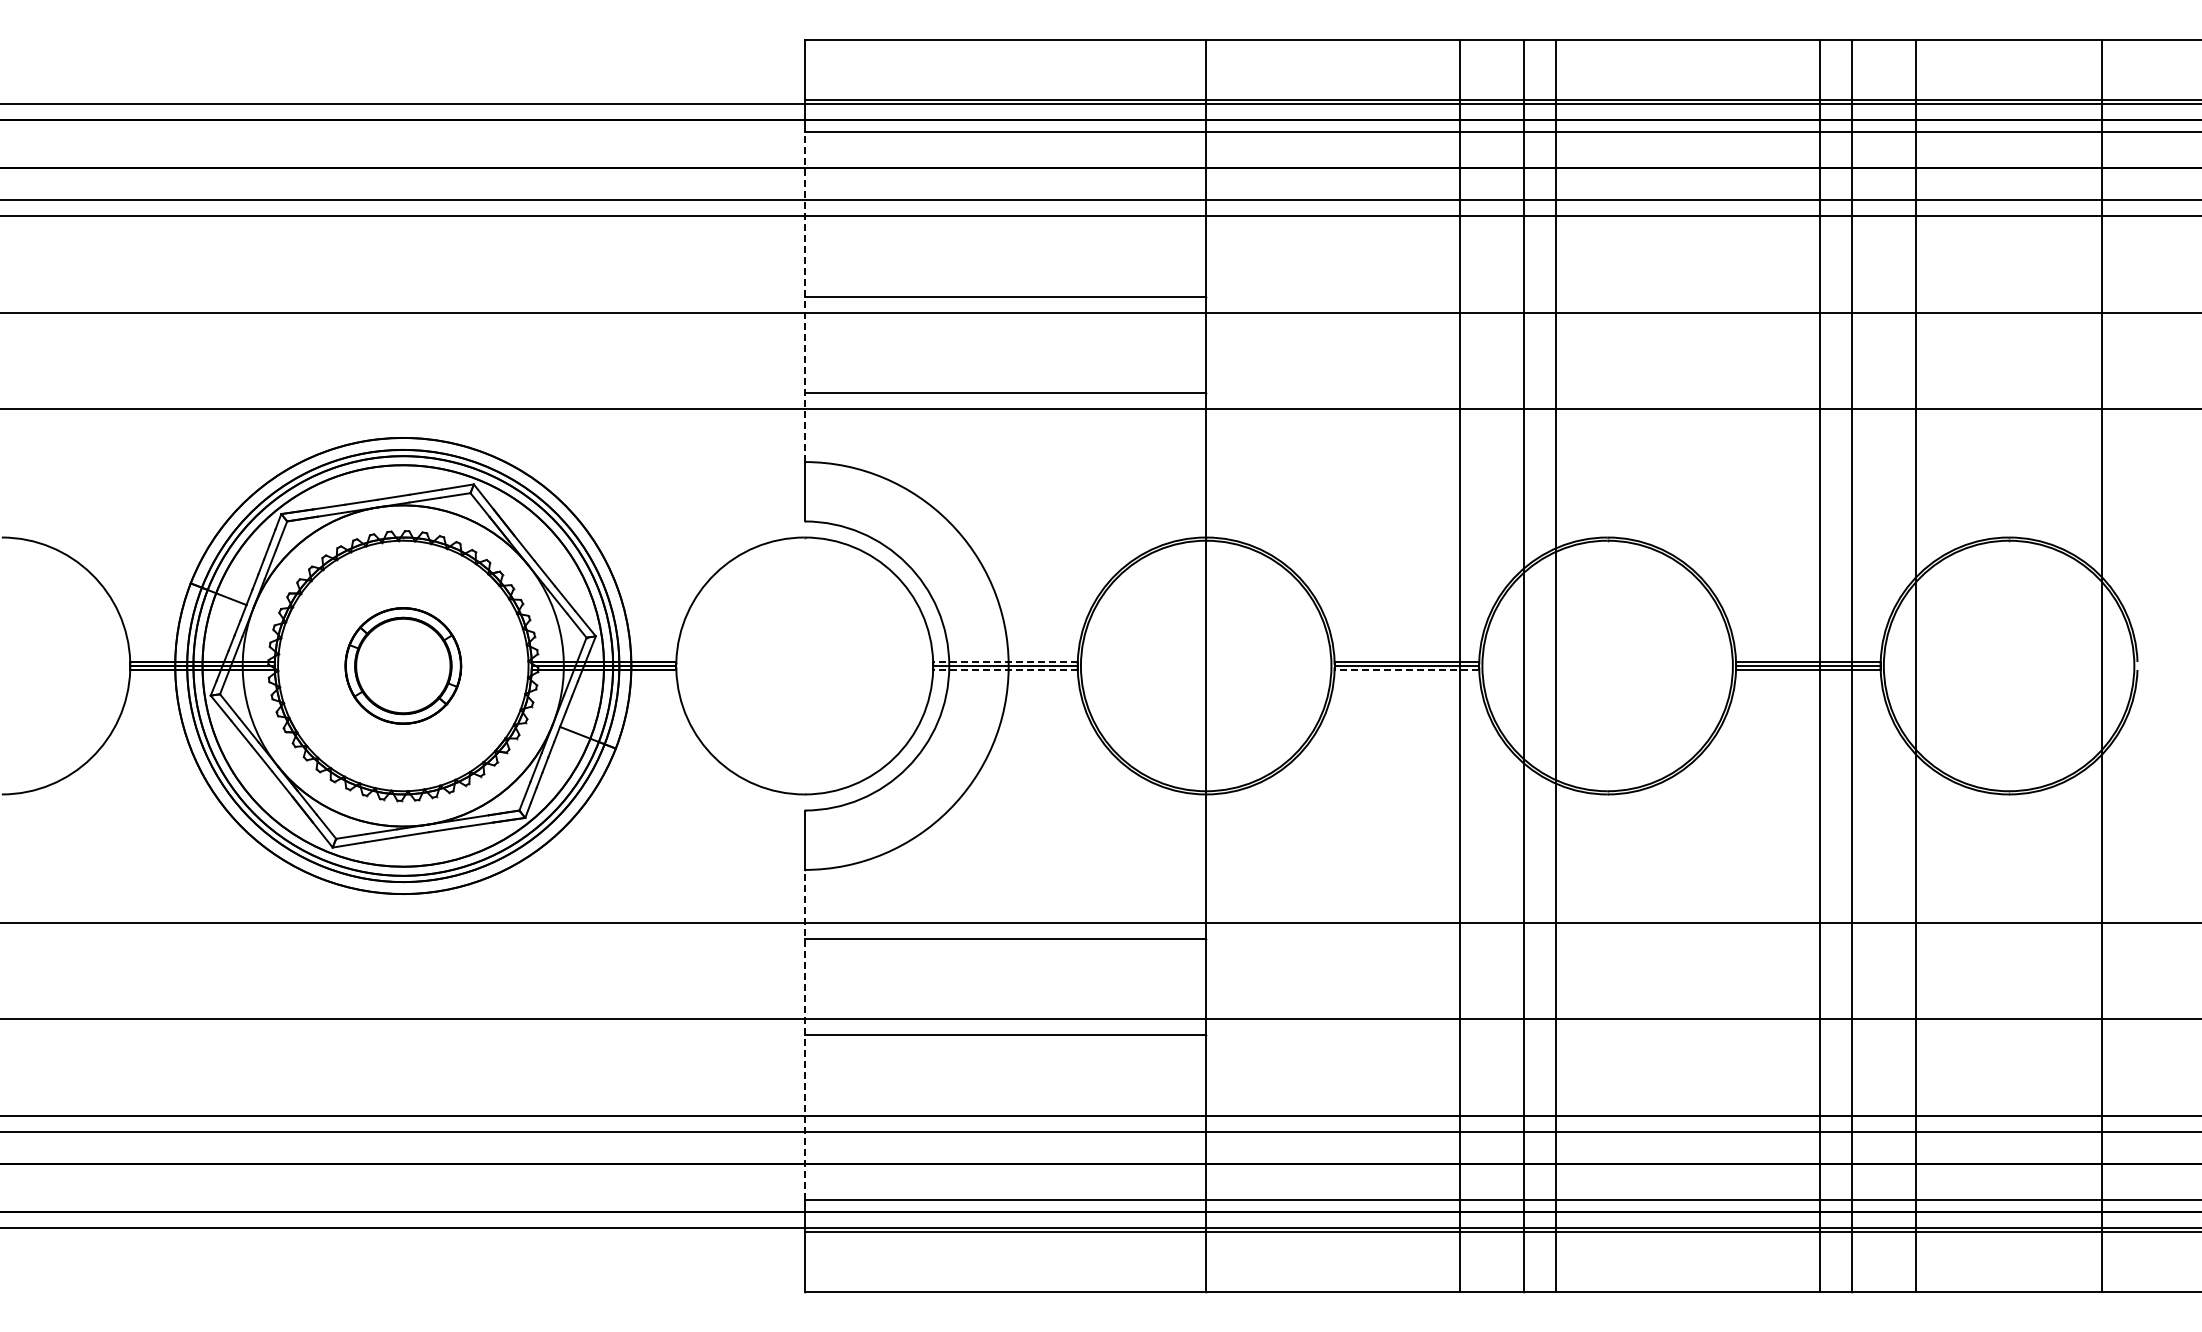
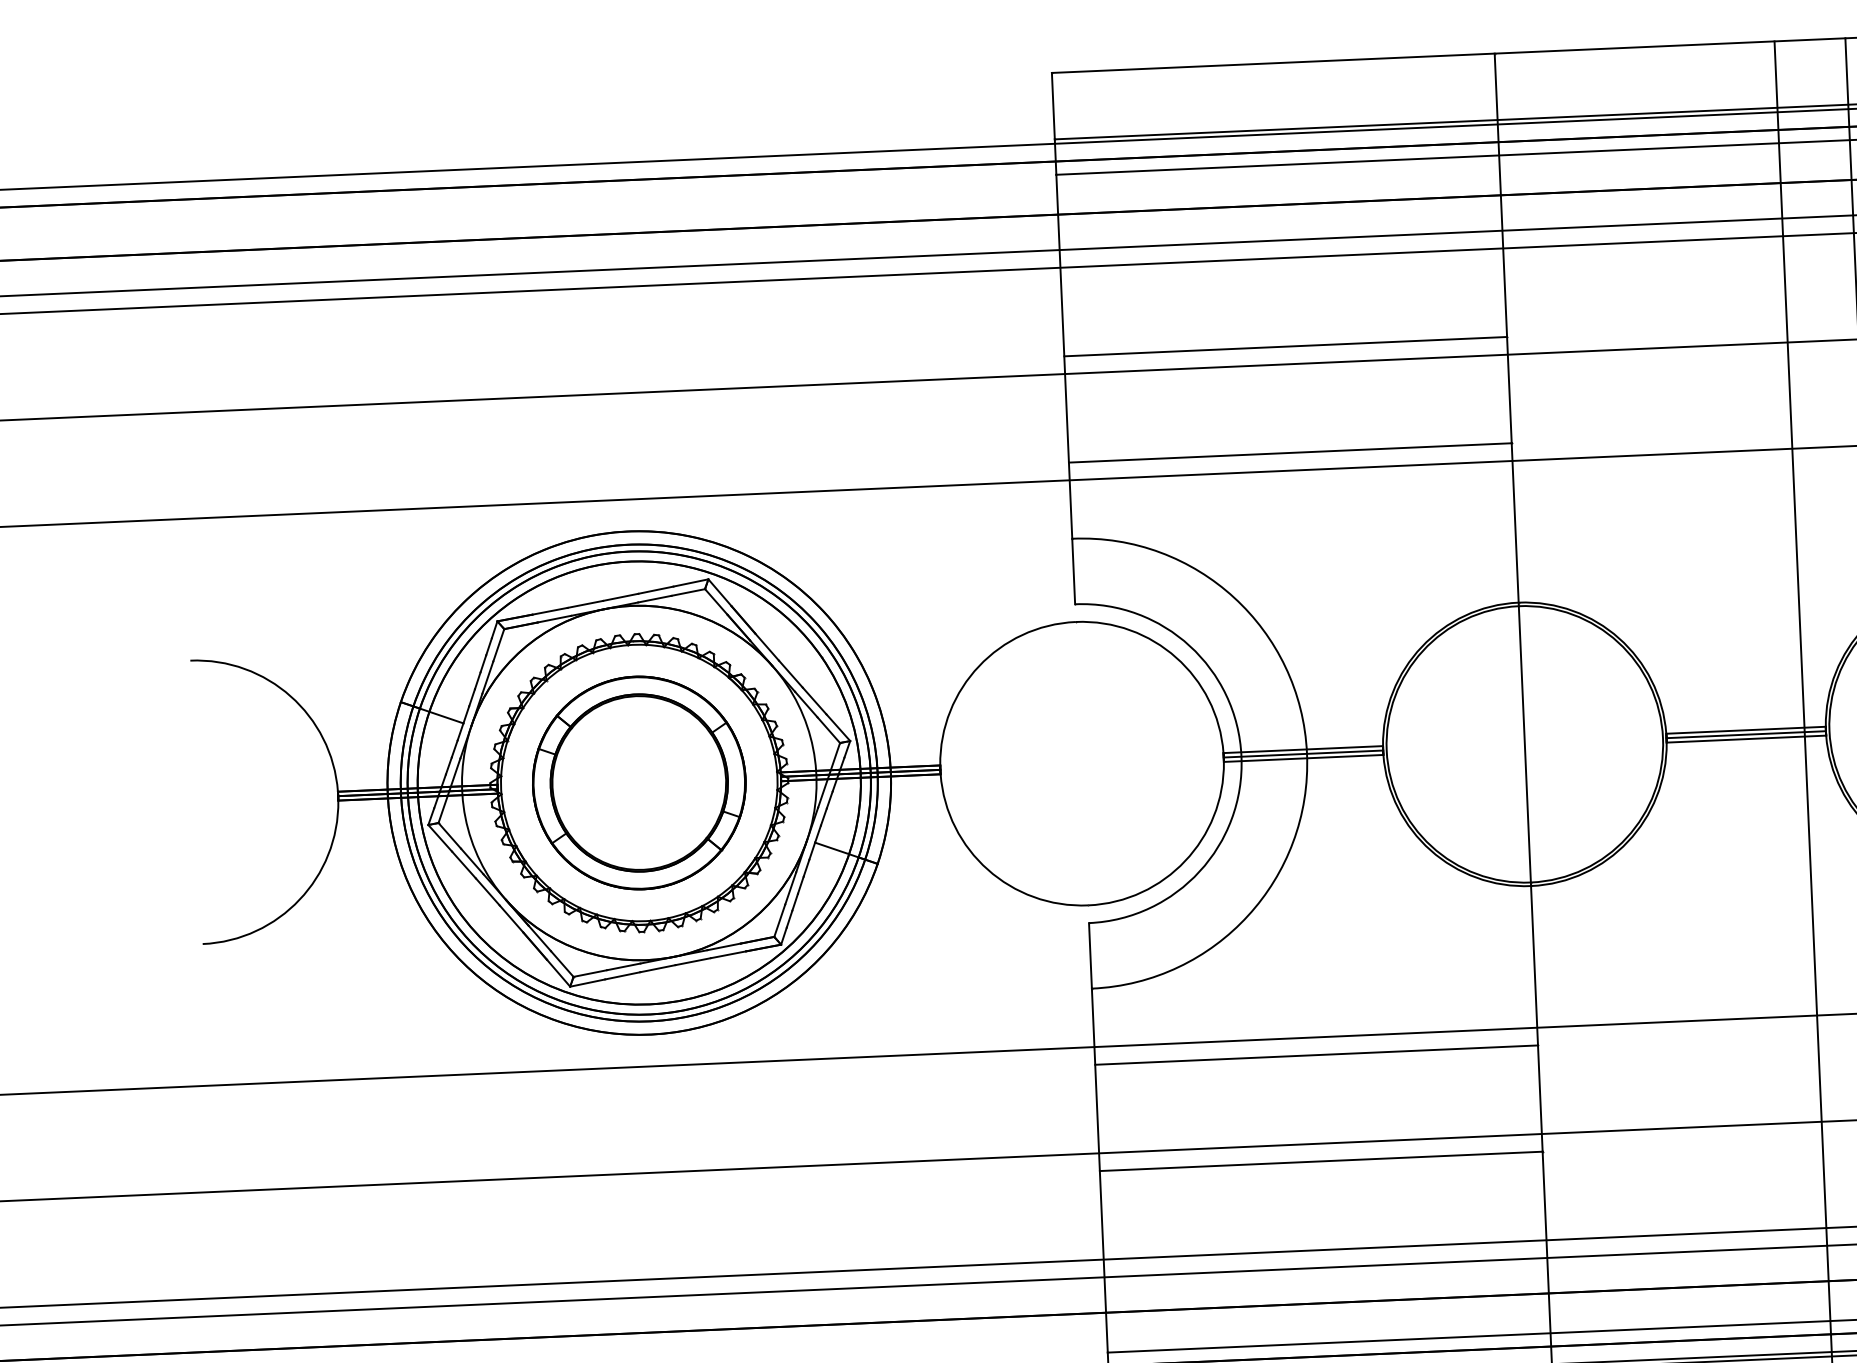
line: (804, 297) -> (1064, 357), dashed -> solid
line: (1004, 661) -> (1302, 749), dashed -> solid
part: (403, 665) -> (639, 782), size x1.67
line: (1004, 670) -> (1302, 759), dashed -> solid
line: (1406, 670) -> (1745, 739), dashed -> solid
line: (804, 1034) -> (1099, 1170), dashed -> solid

